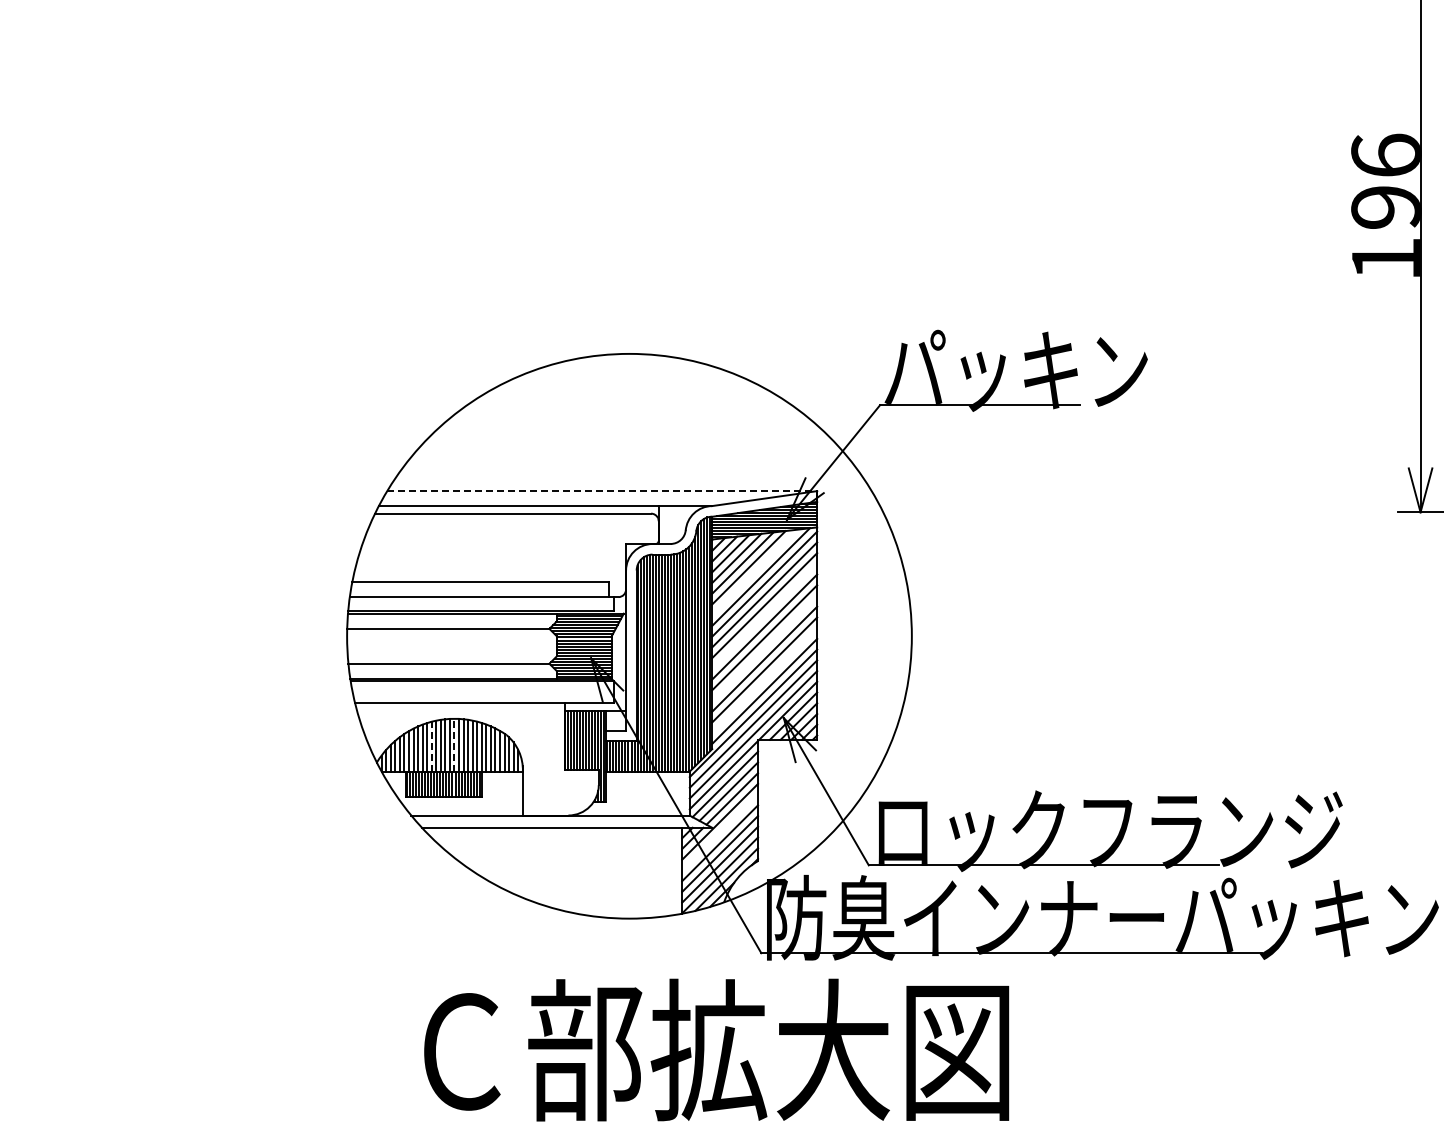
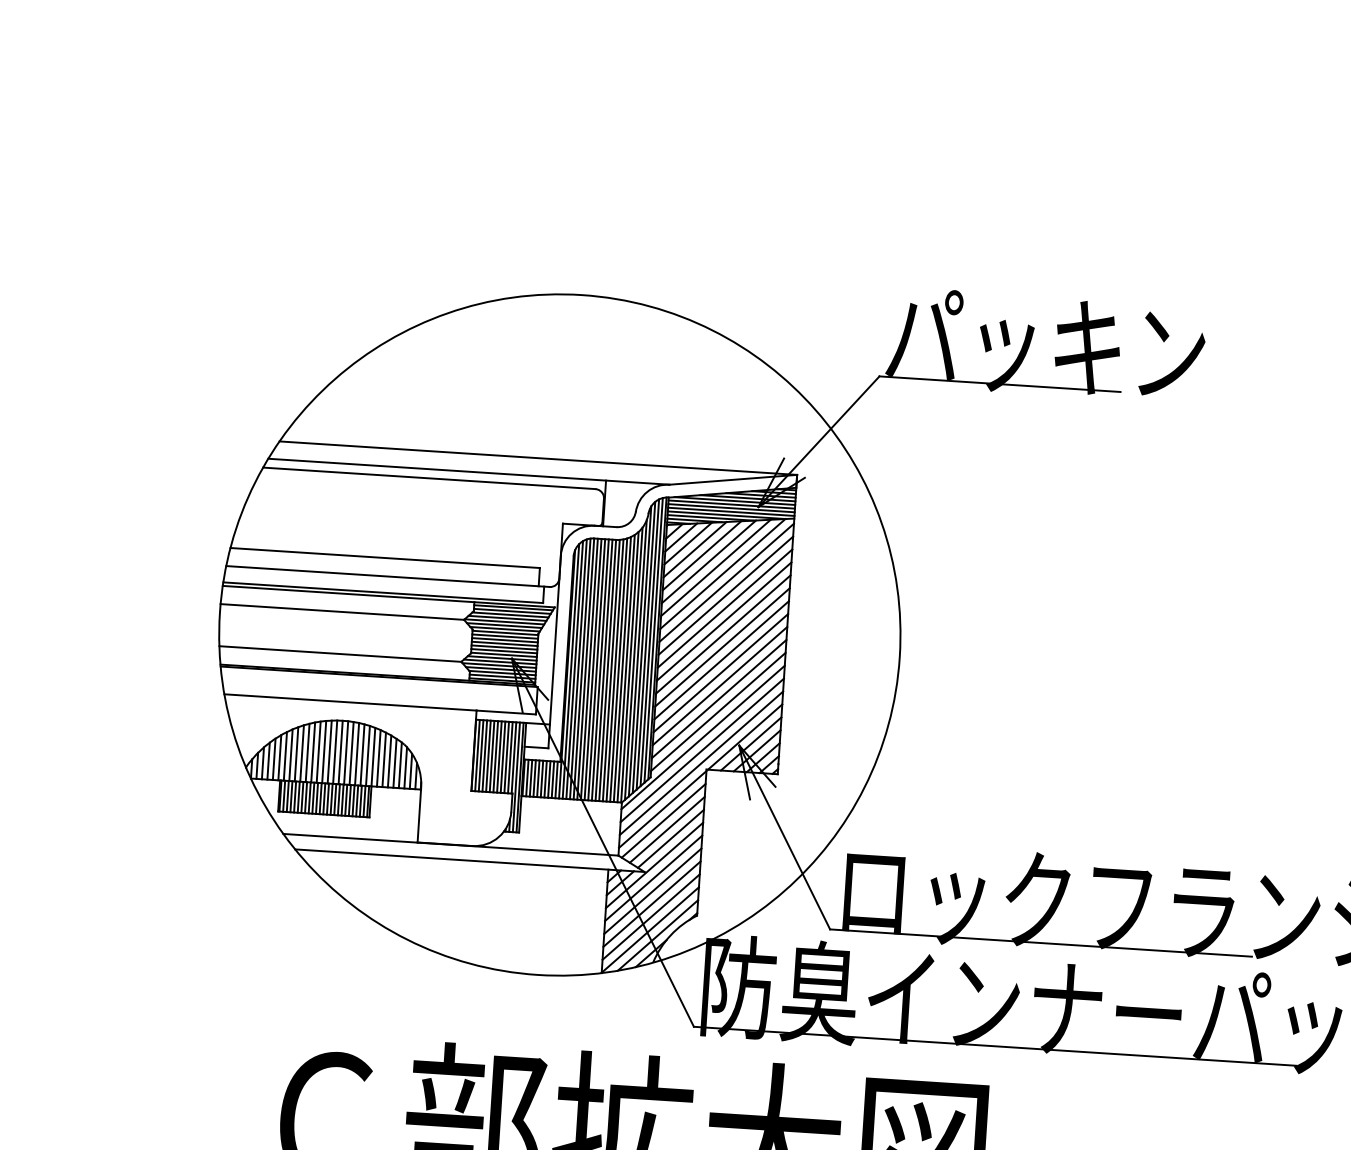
line: (602, 491) -> (538, 458), dashed -> solid
line: (754, 572) -> (715, 567), added
line: (764, 615) -> (724, 620), added
line: (764, 648) -> (721, 660), added
line: (764, 680) -> (718, 698), added
line: (454, 744) -> (340, 751), dashed -> solid
line: (431, 746) -> (312, 752), dashed -> solid
line: (720, 832) -> (654, 878), added

